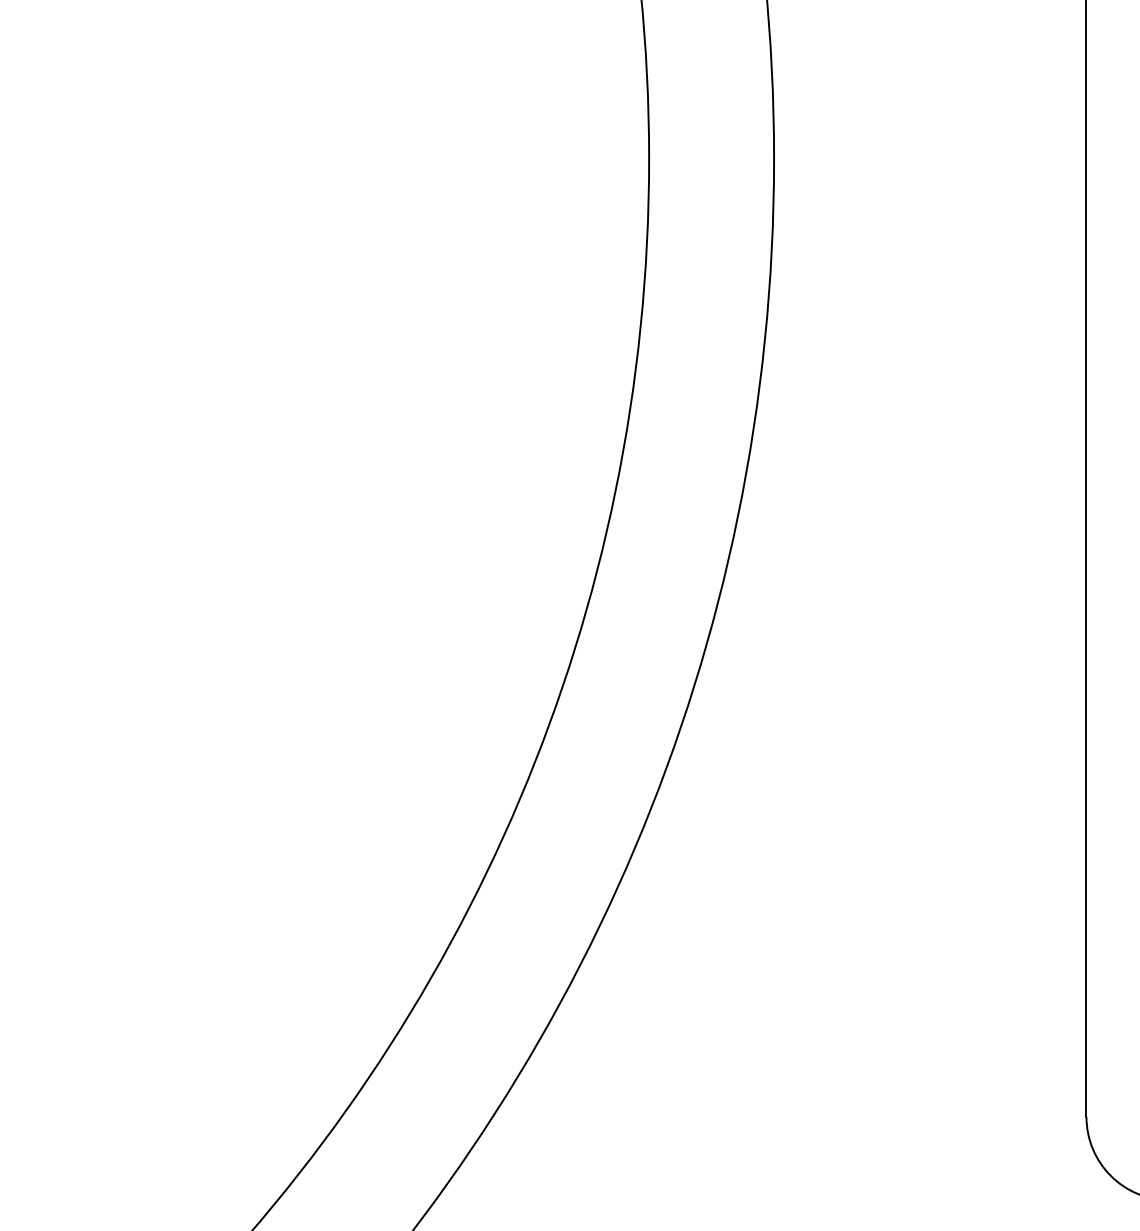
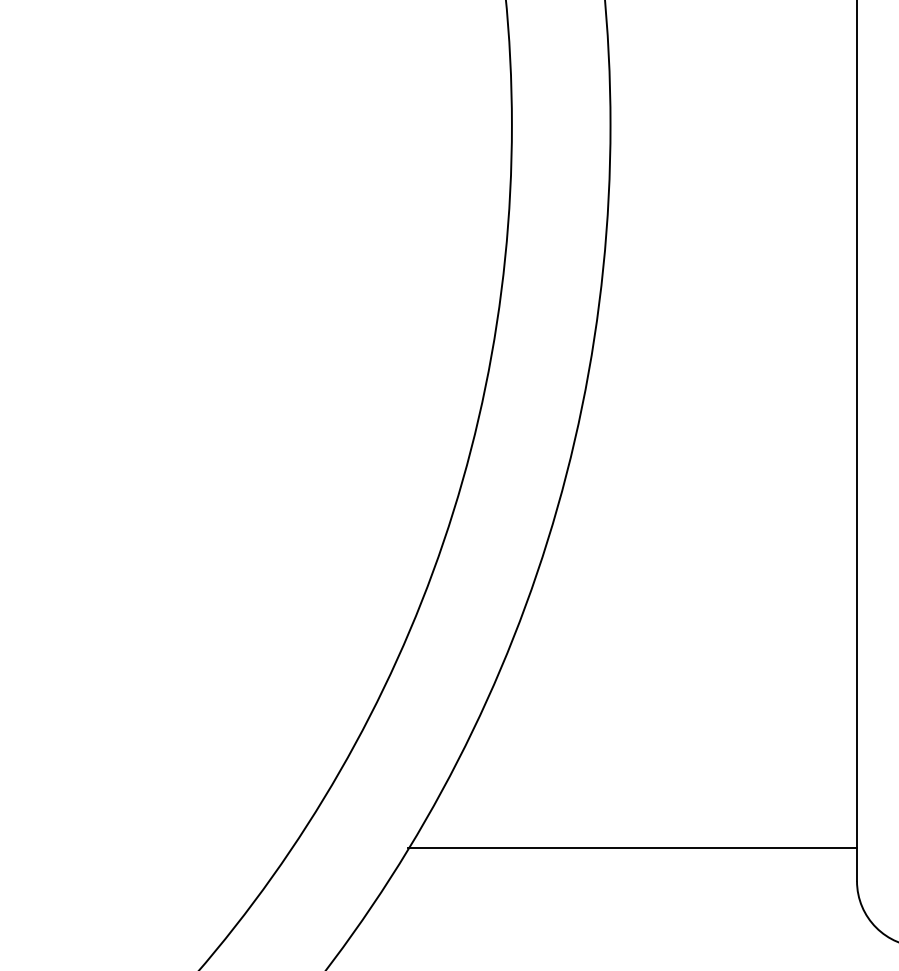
line: (801, 1075) -> (632, 848), added

